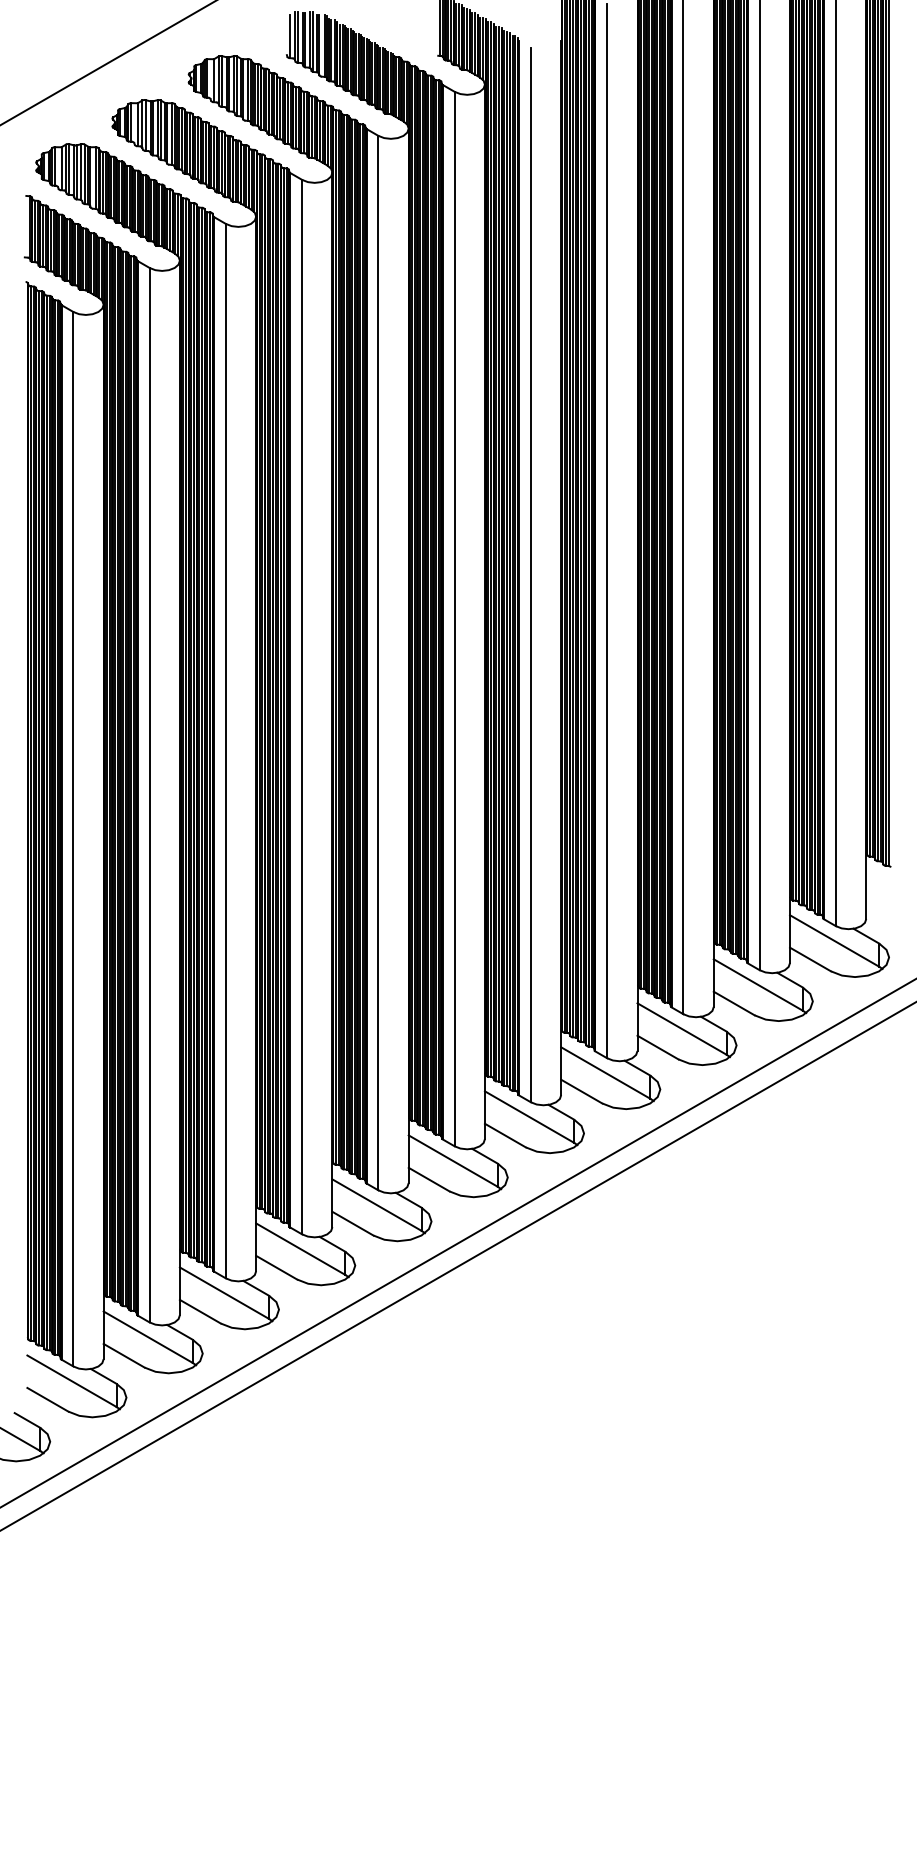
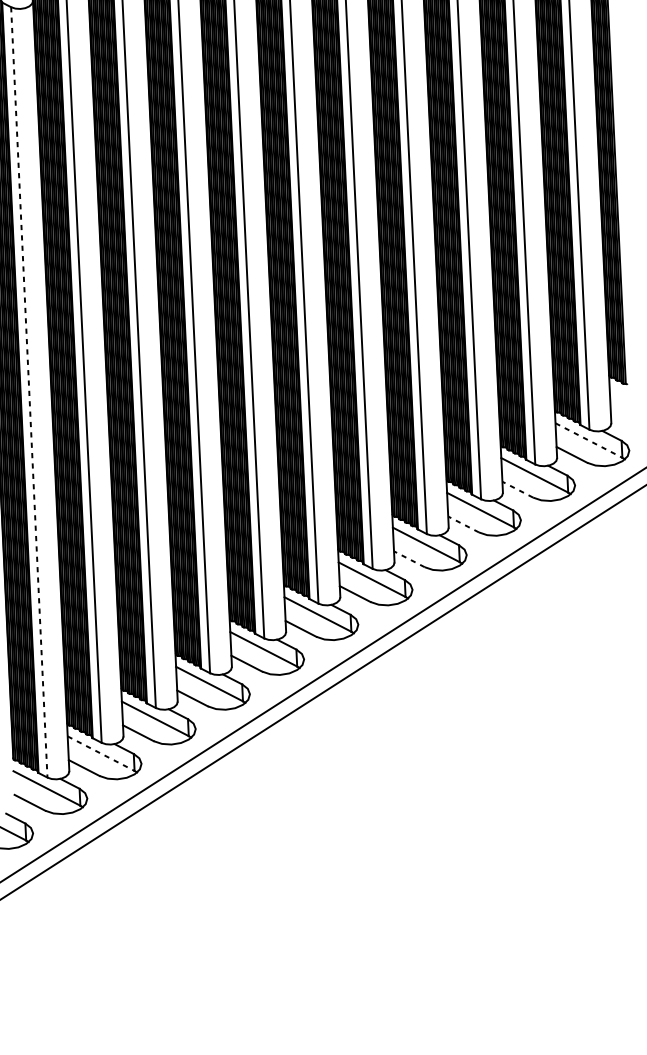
line: (73, 839) -> (29, 392), solid -> dashed
line: (835, 941) -> (589, 440), solid -> dashed
line: (734, 1003) -> (517, 489), solid -> dashed
line: (657, 1047) -> (463, 524), solid -> dashed
line: (581, 1091) -> (409, 559), solid -> dashed
line: (148, 1337) -> (101, 753), solid -> dashed

